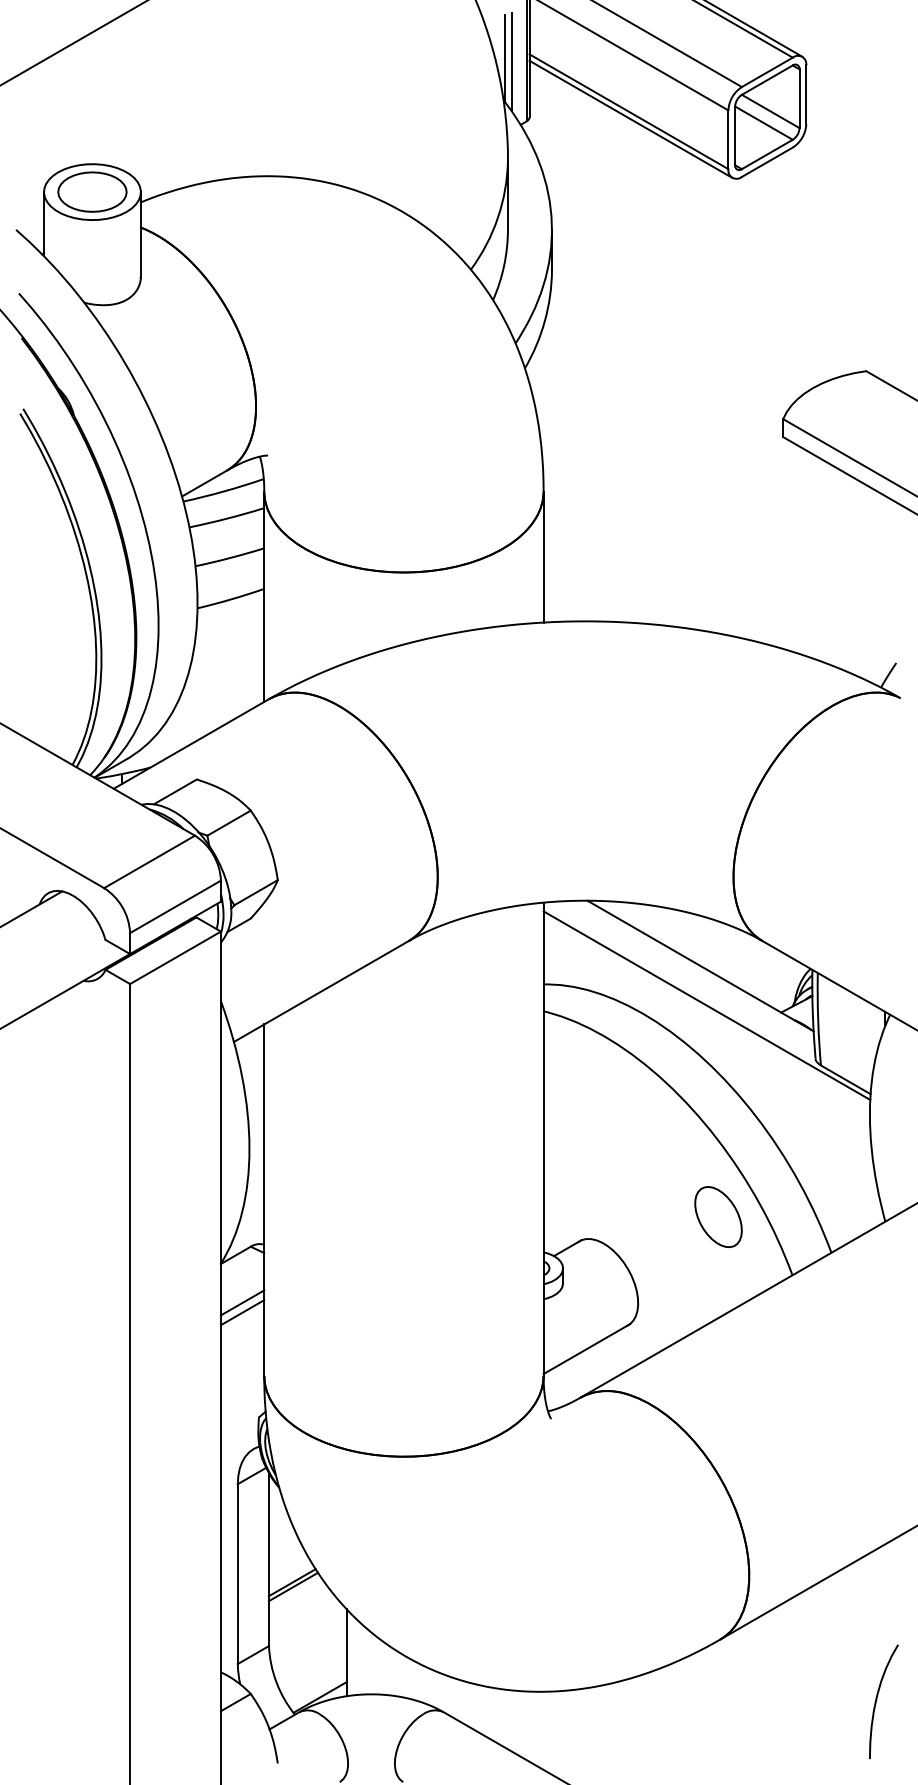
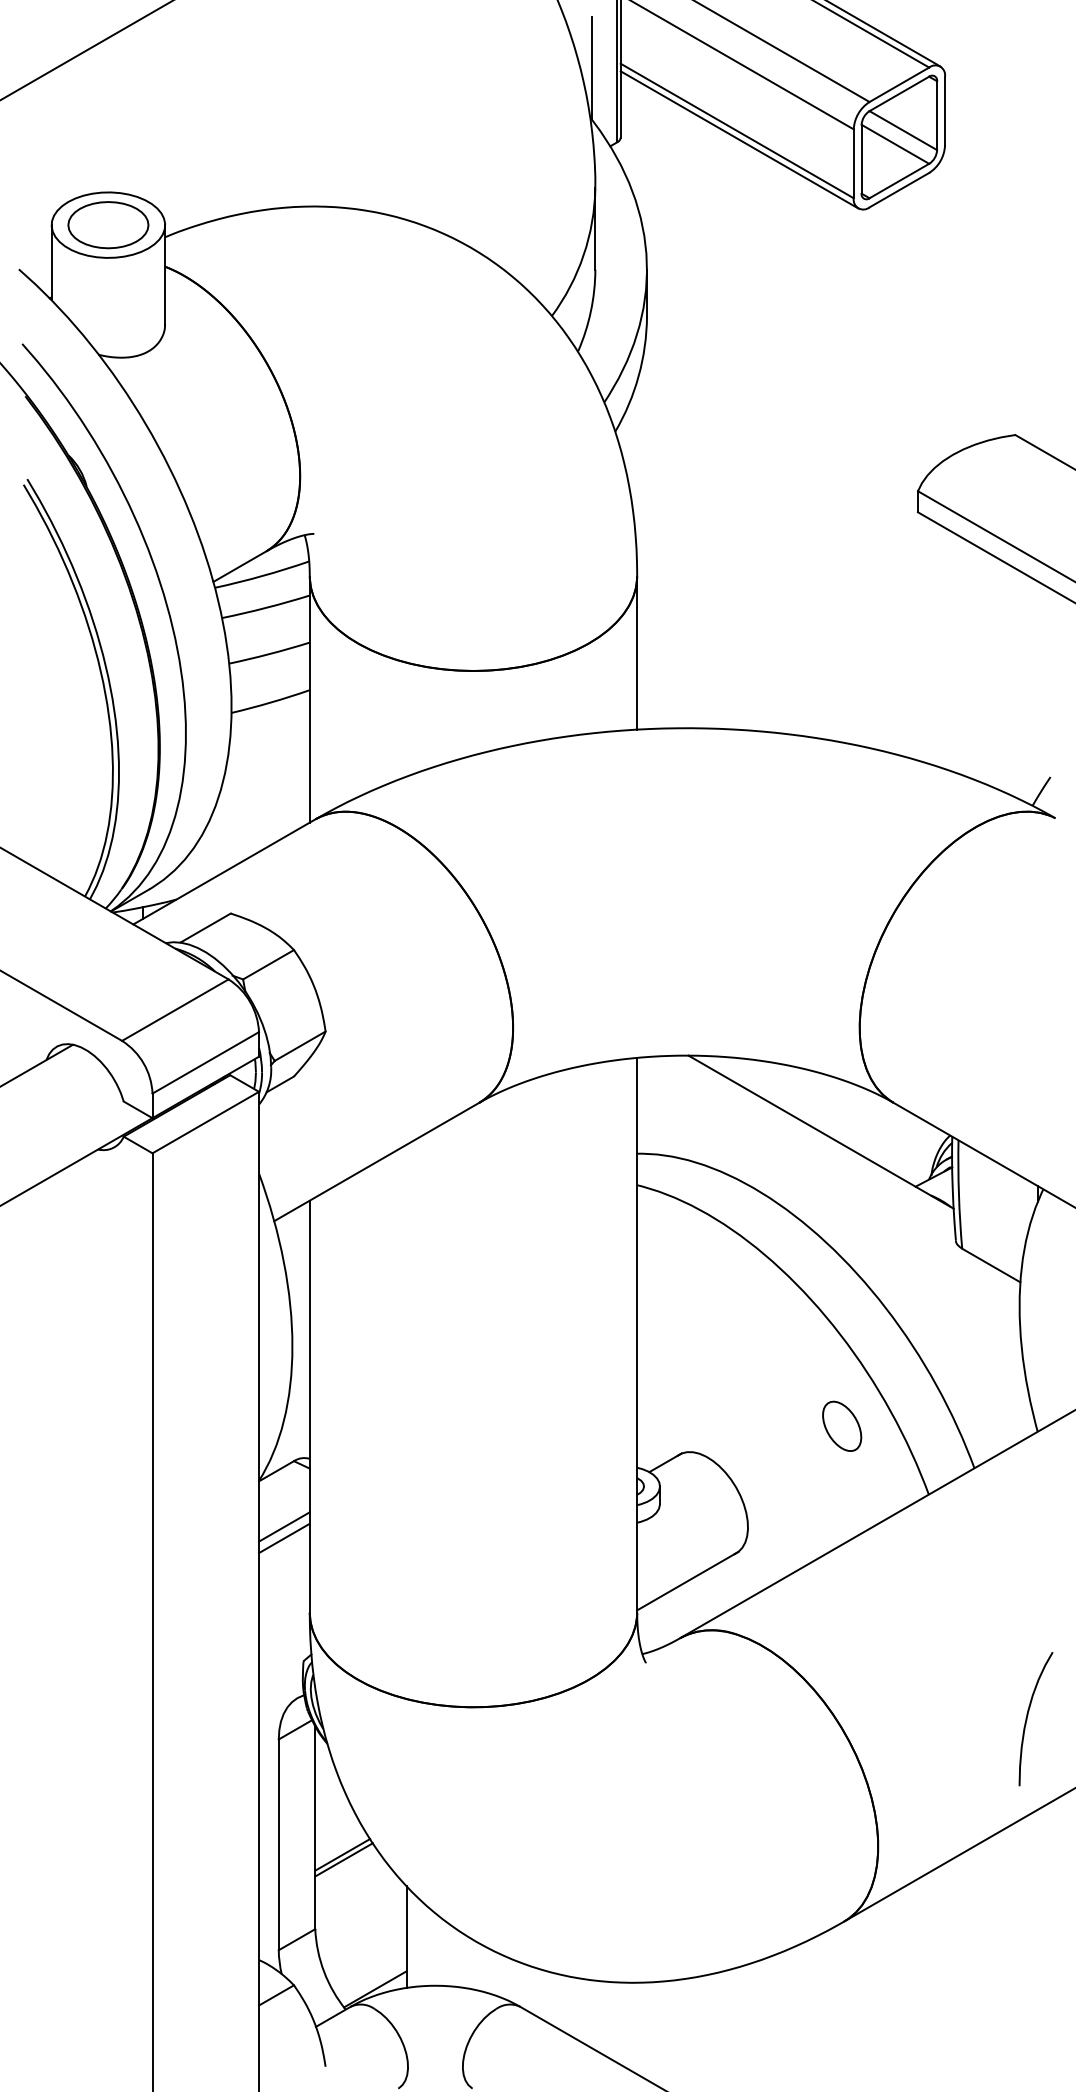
line: (511, 62) -> (599, 73), removed
line: (706, 1005) -> (828, 1178), removed
part: (718, 1216) -> (842, 1425), size x0.7
curve: (877, 1699) -> (1028, 1716), moved

